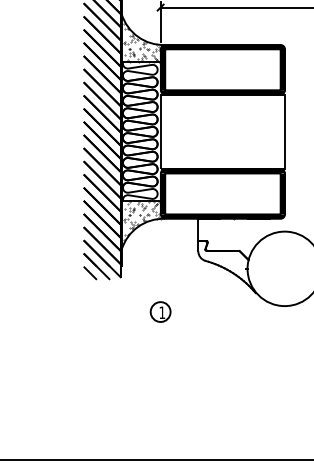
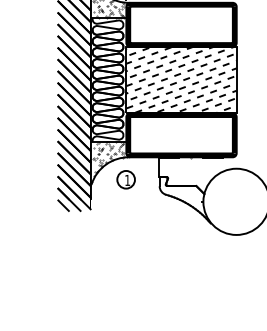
hatch: (222, 131) -> (181, 79), added
part: (160, 311) -> (126, 179), moved

